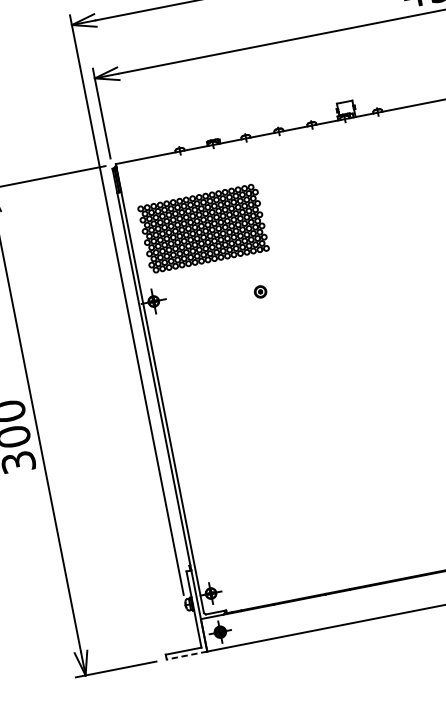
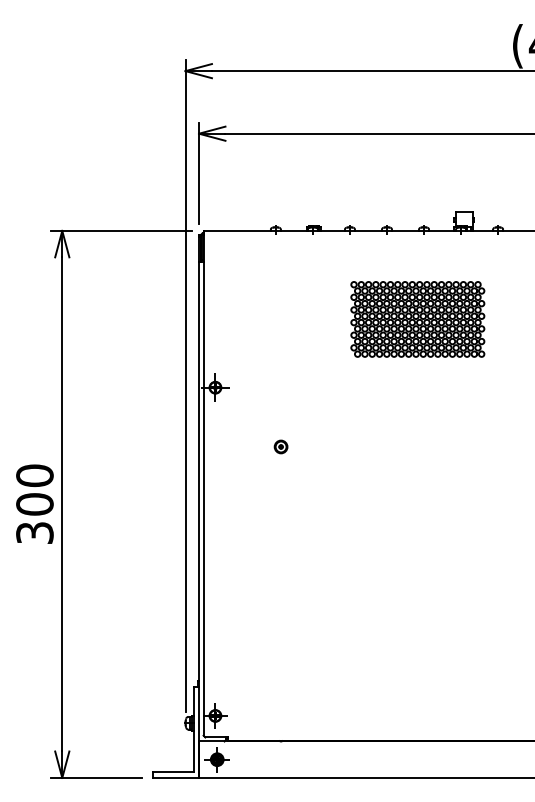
part: (203, 228) -> (417, 319), moved
part: (259, 291) -> (280, 446), moved
line: (187, 655) -> (176, 777), dashed -> solid

